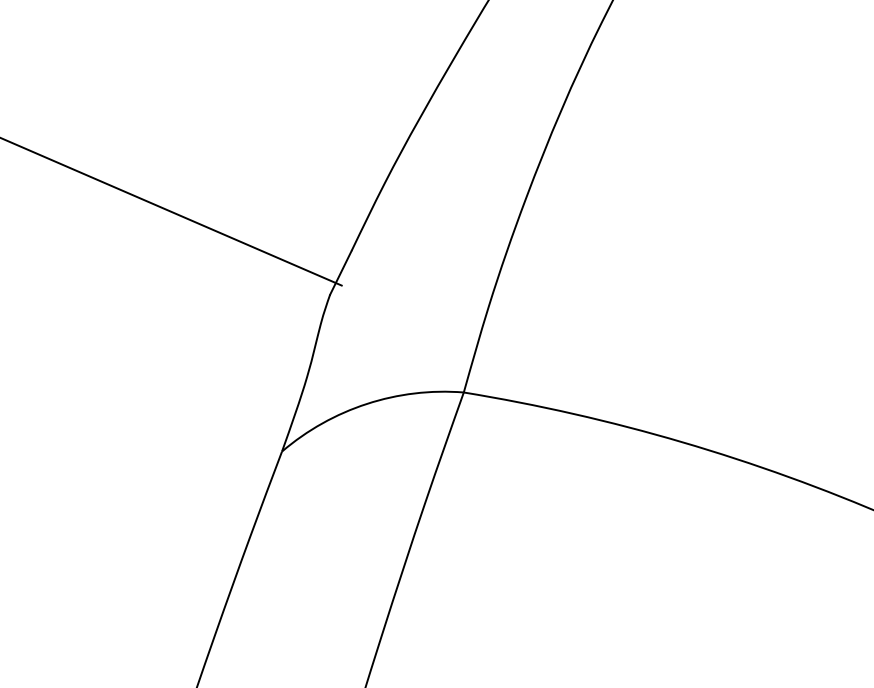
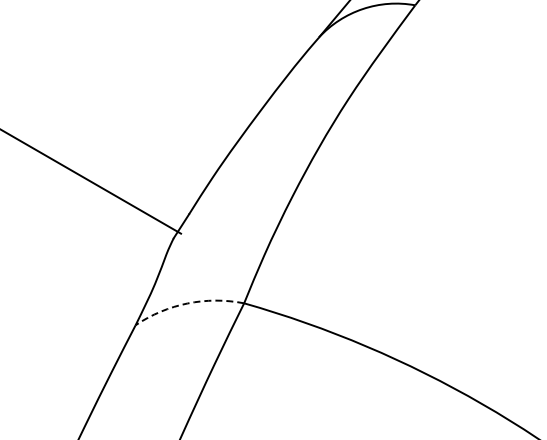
arc: (366, 404) -> (187, 303), solid -> dashed

